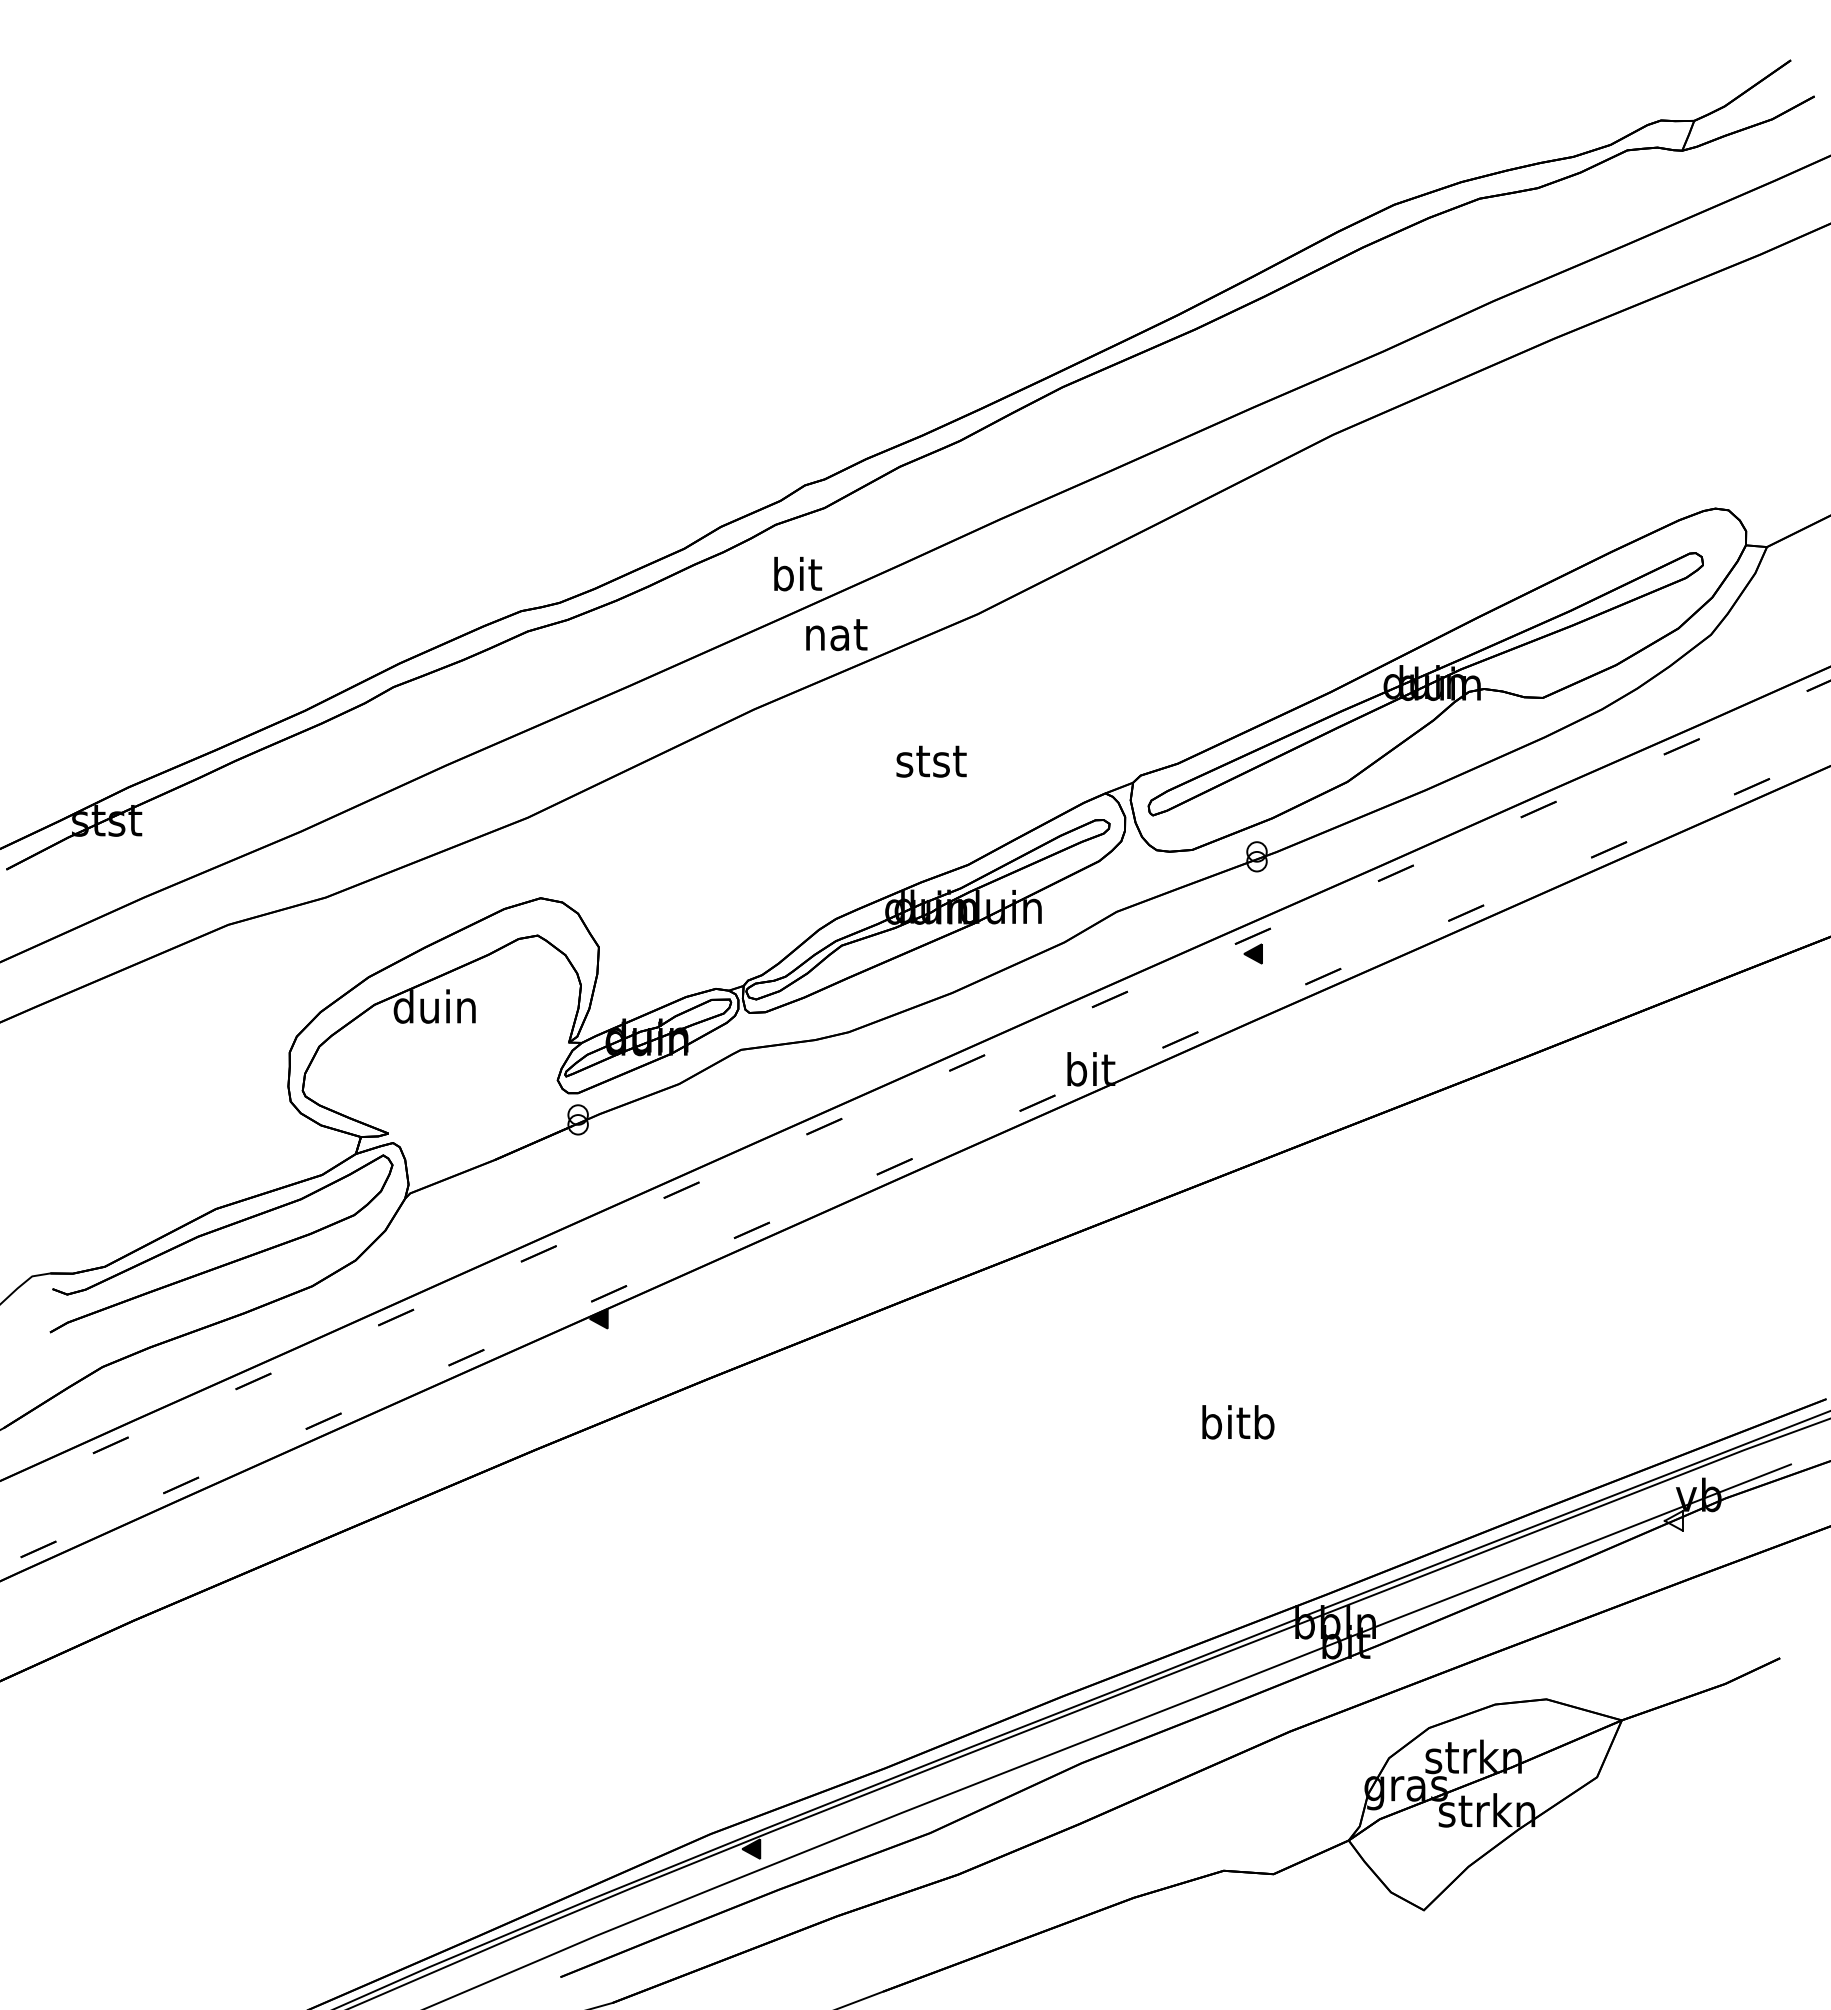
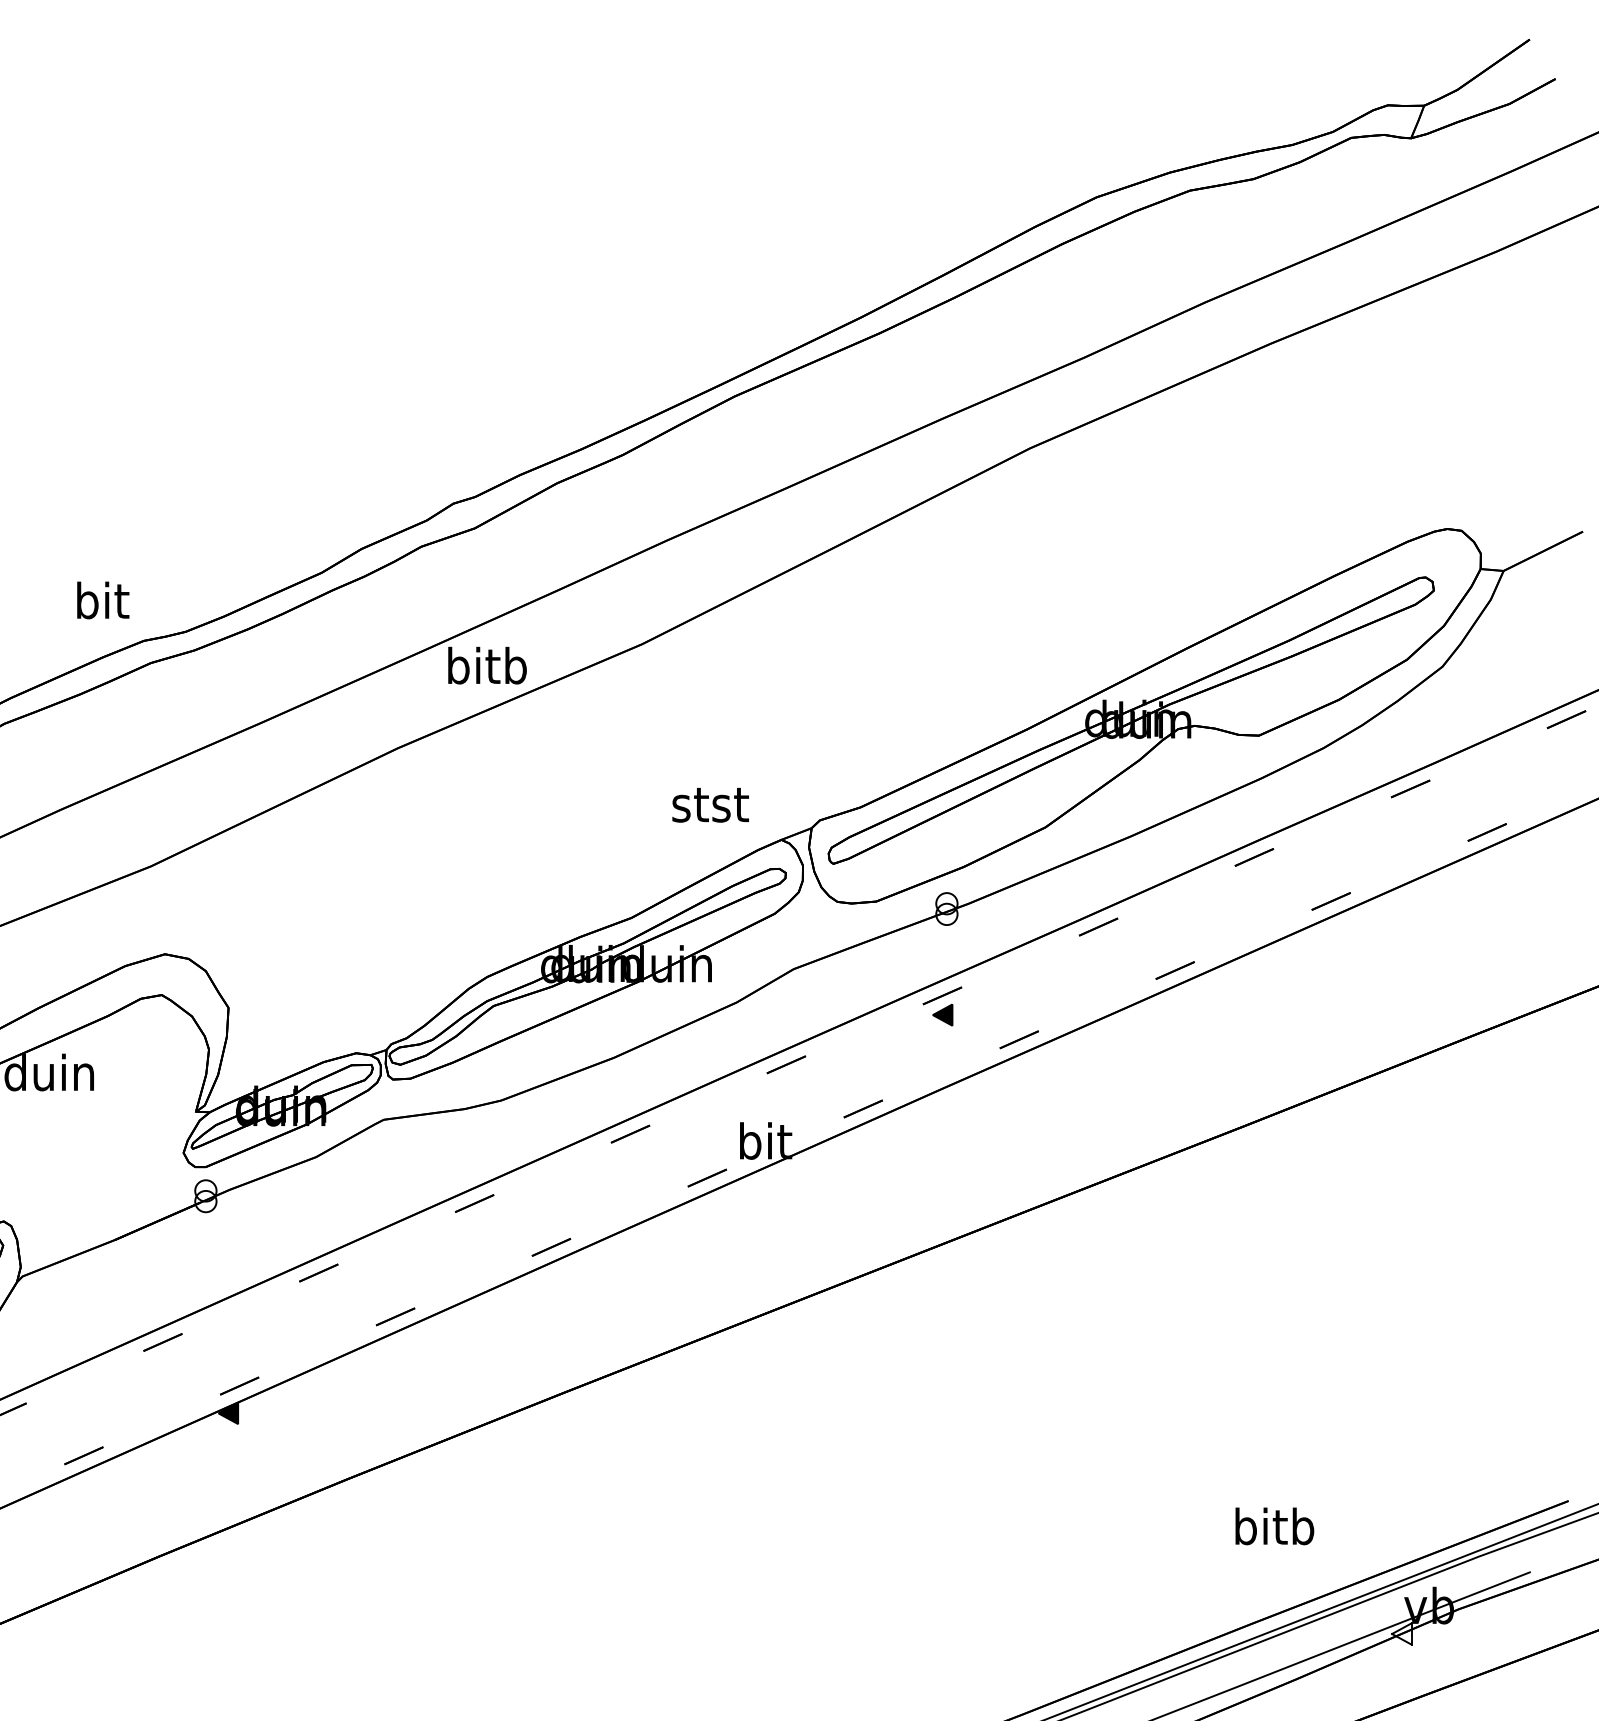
text: (798, 573) -> (103, 599), moved
text: (836, 633) -> (487, 665), nat -> bitb
text: (931, 761) -> (710, 805), moved
text: (1238, 1422) -> (1274, 1526), moved

